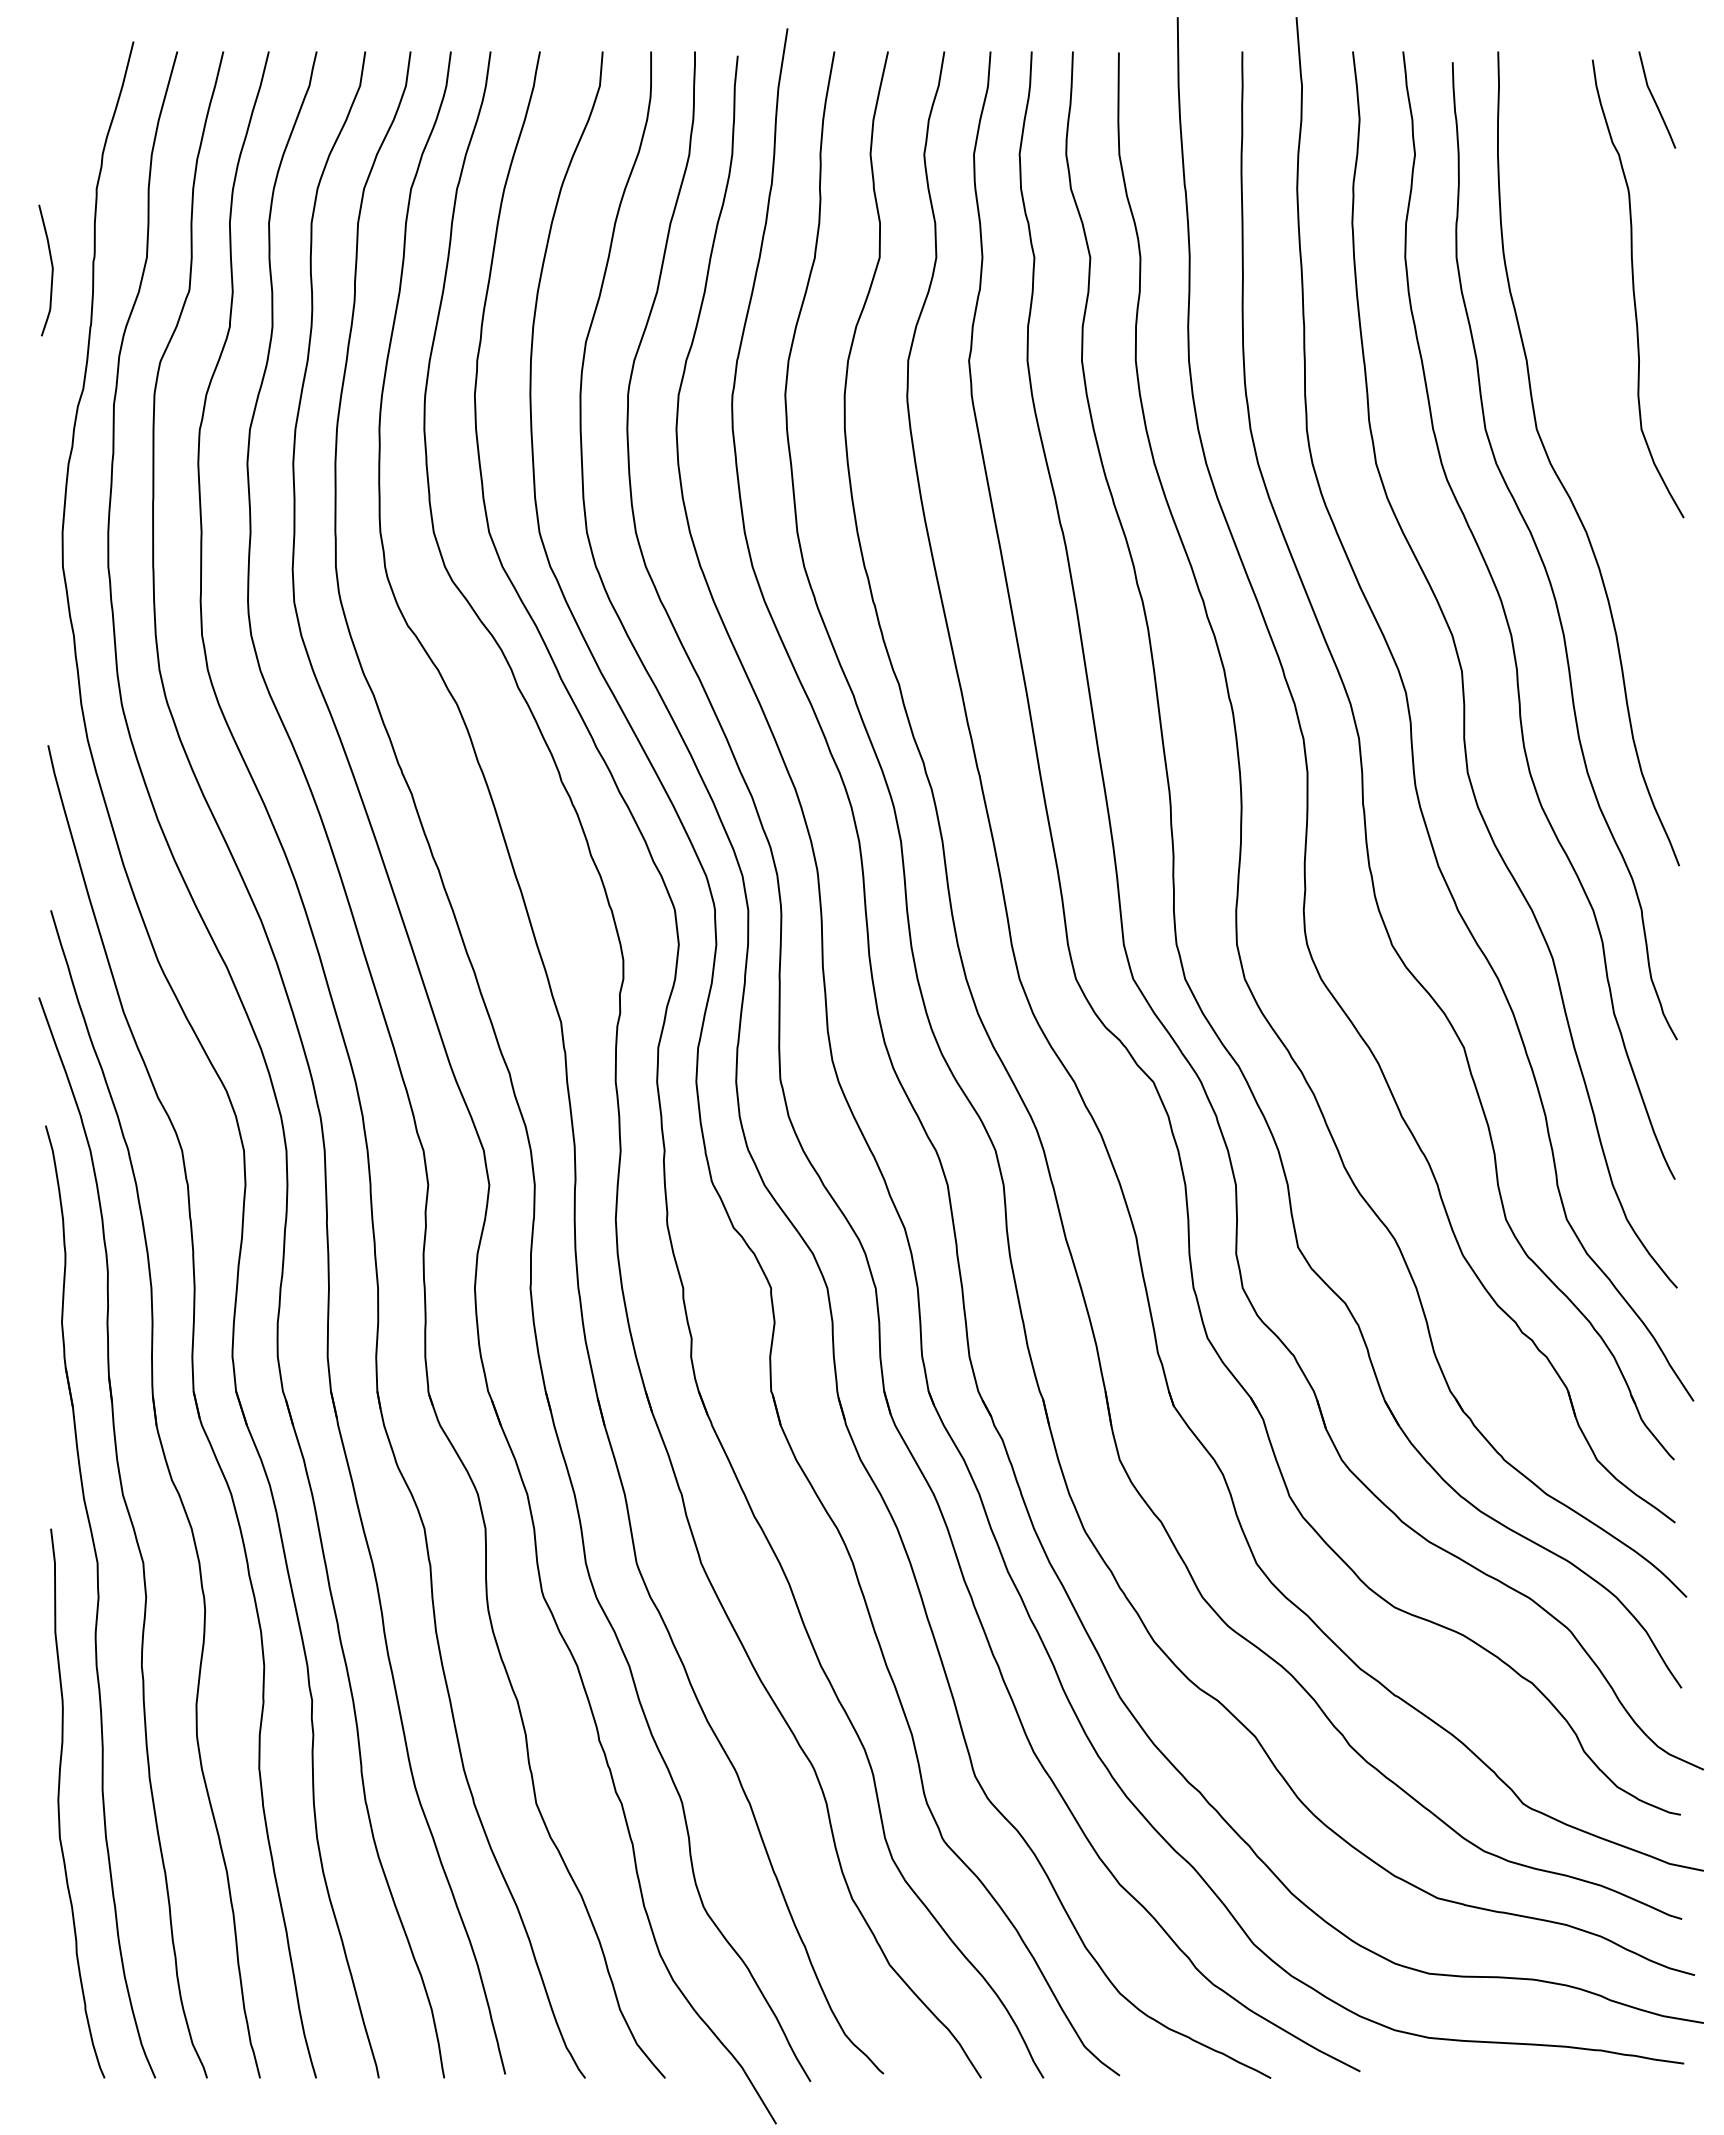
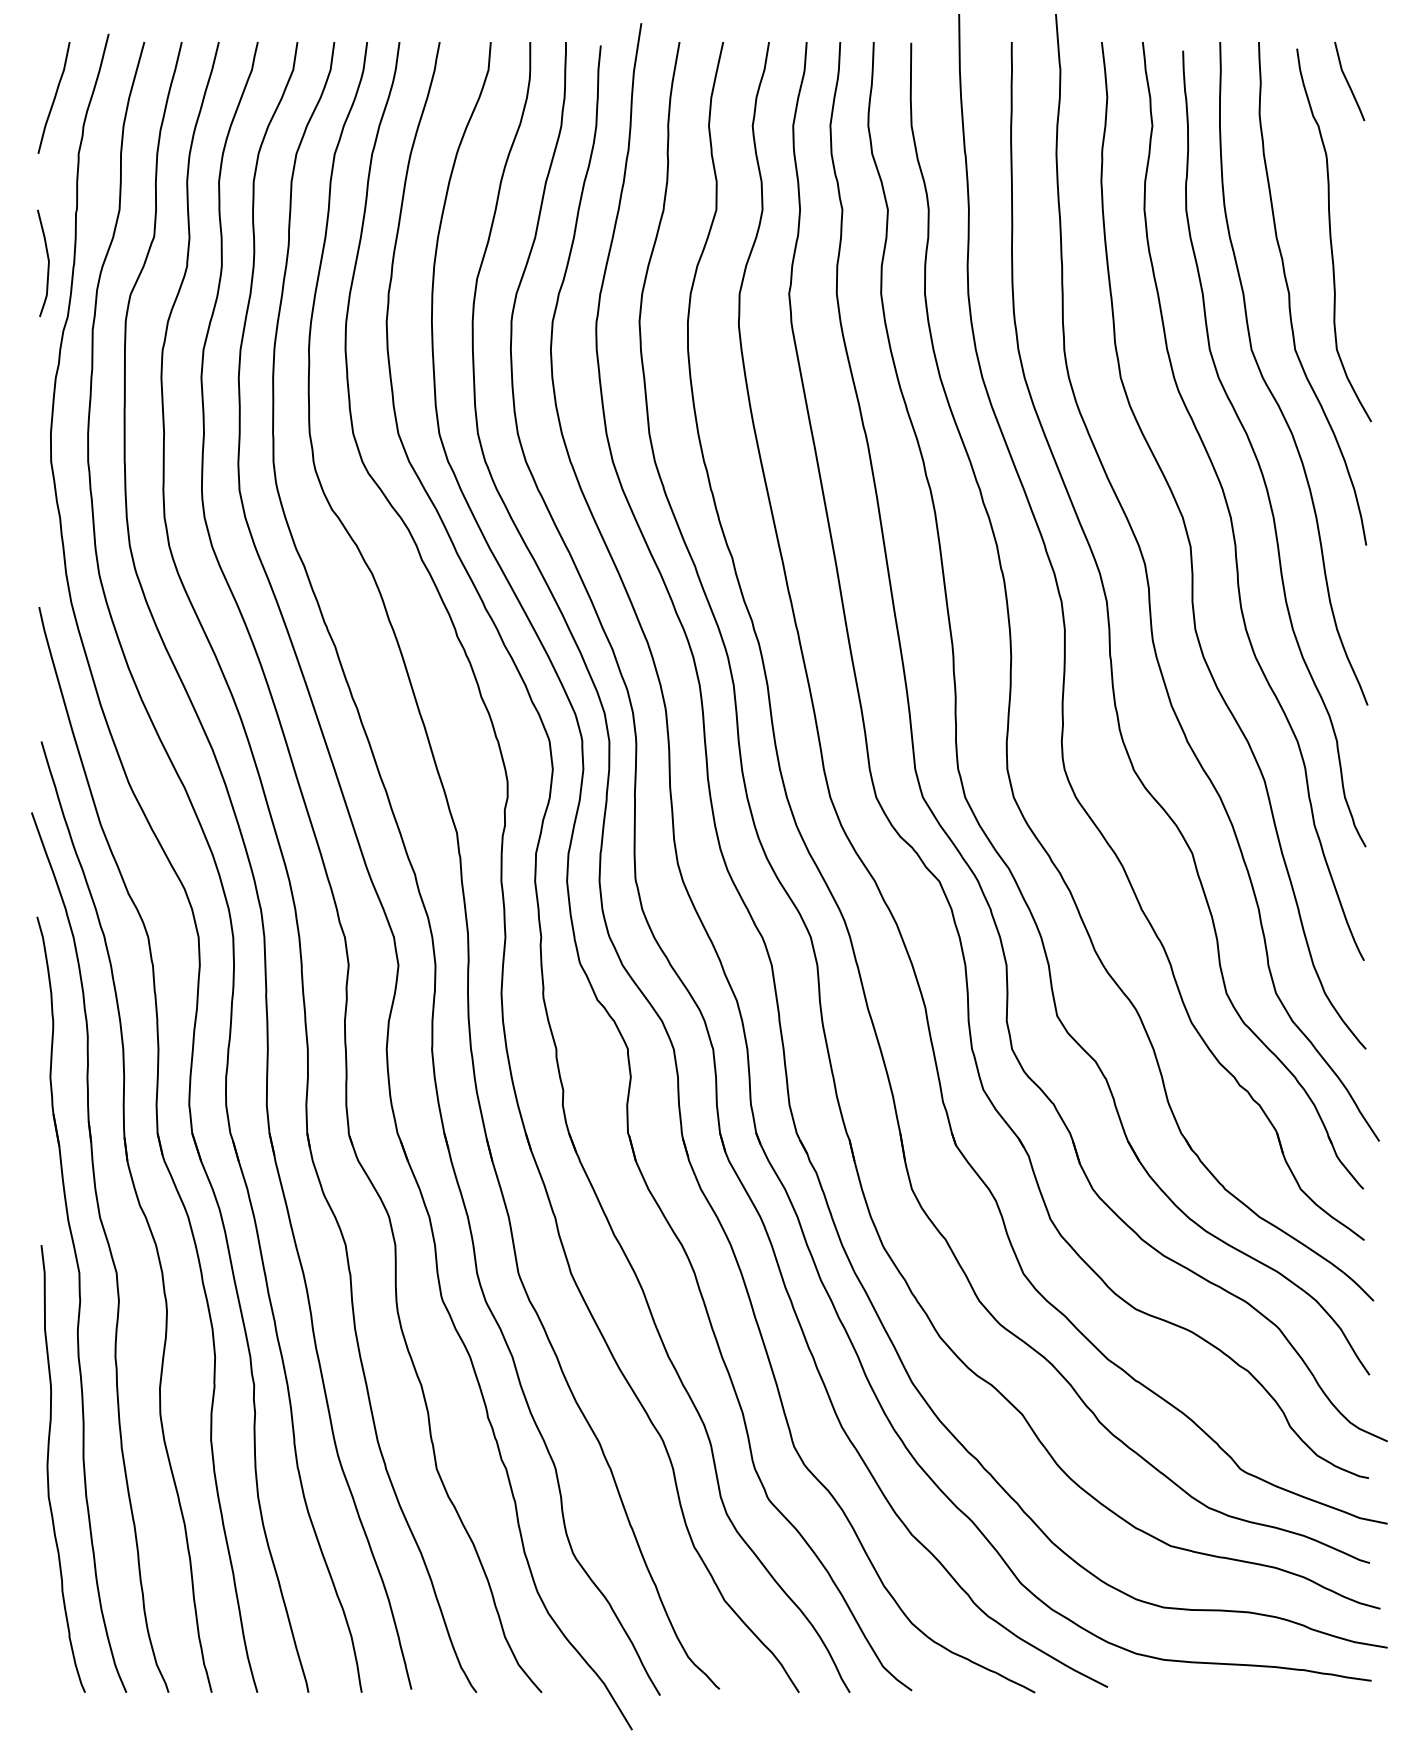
curve: (66, 119) -> (54, 97), added
curve: (51, 266) -> (47, 260), moved
curve: (1584, 361) -> (1290, 294), added

